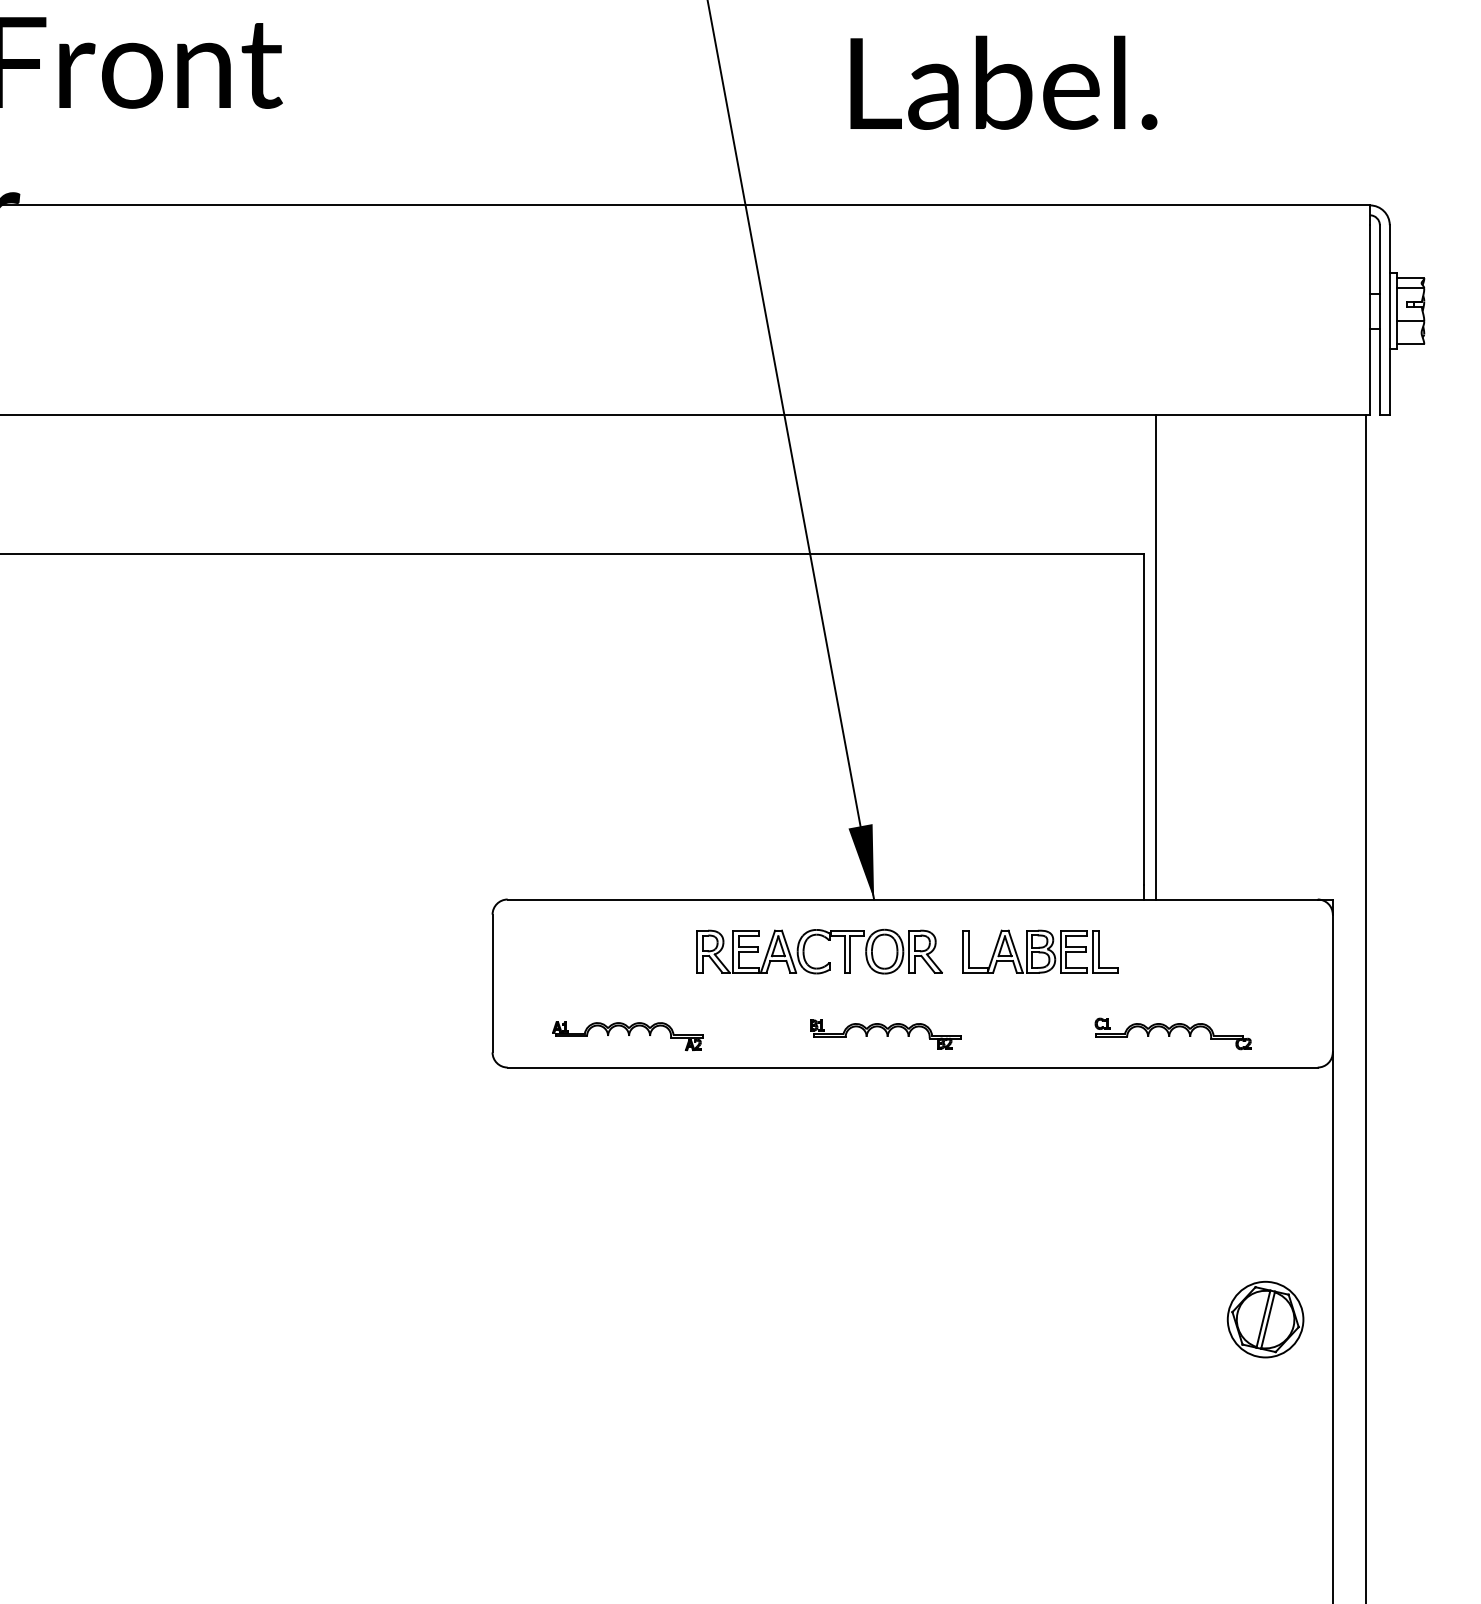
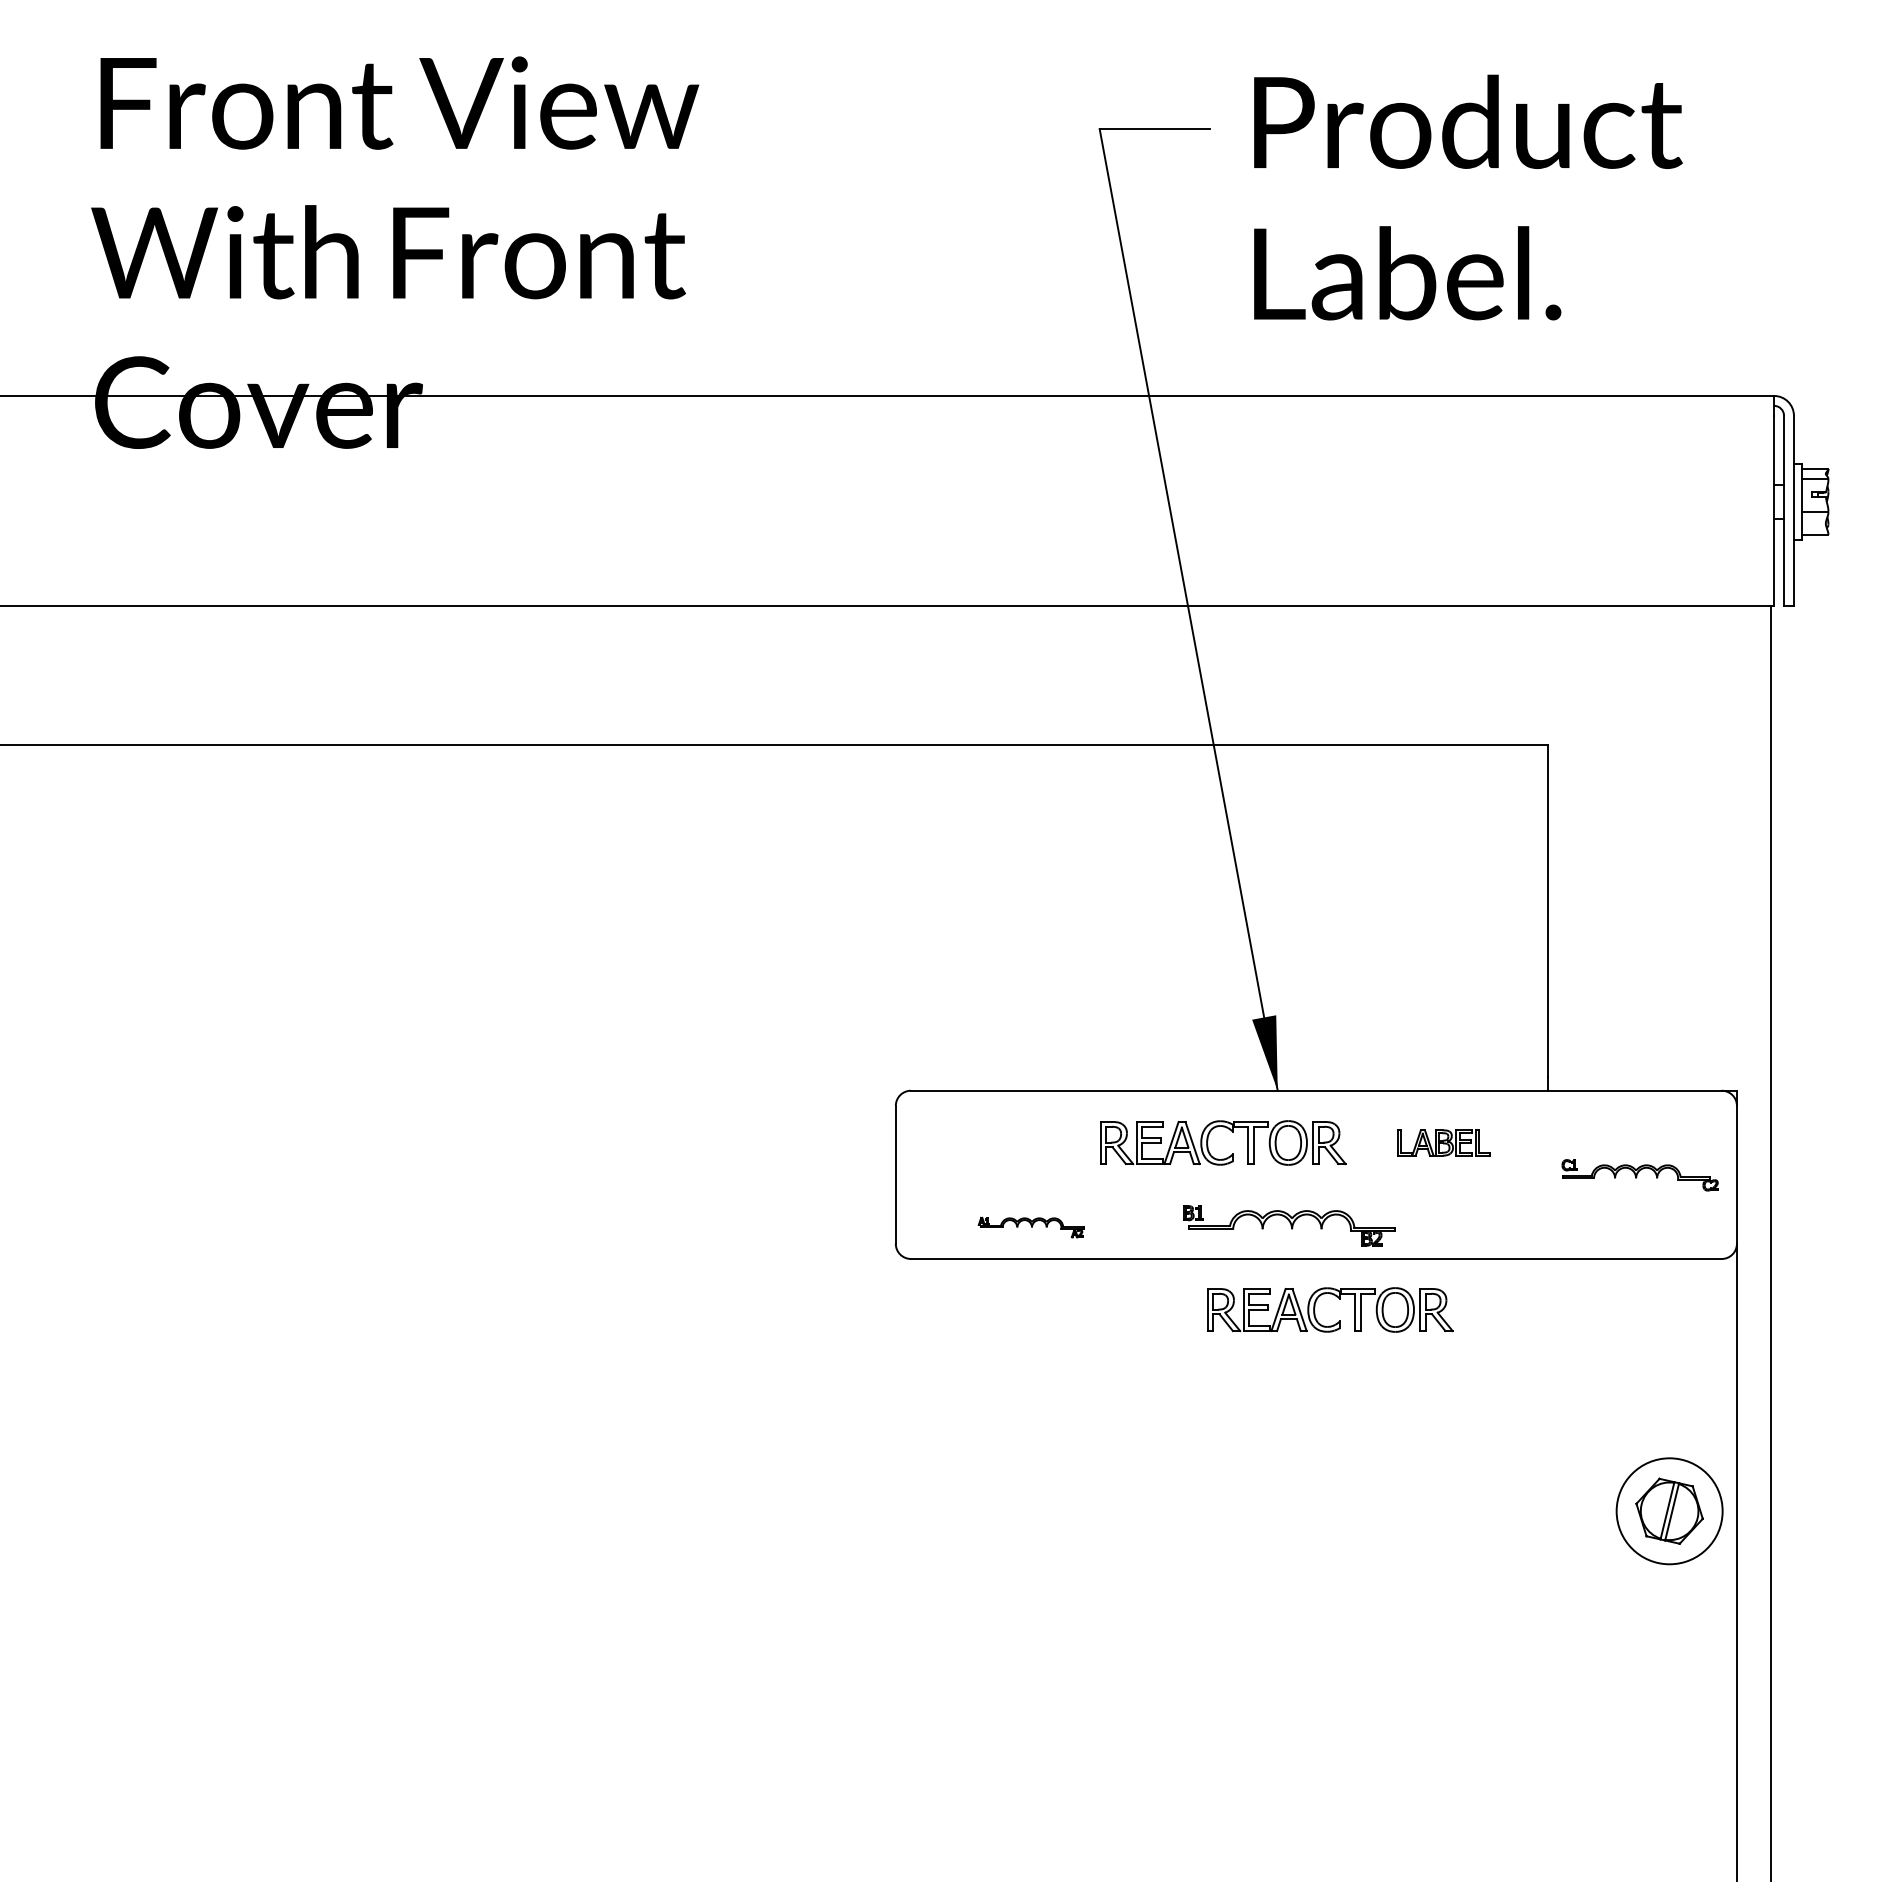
line: (1156, 657) -> (1560, 848), removed
part: (1039, 951) -> (1443, 1142), size x0.6
part: (885, 1034) -> (1289, 1225), size x1.4
part: (1172, 1034) -> (1639, 1175), moved
part: (627, 1036) -> (1030, 1227), size x0.7
part: (932, 1106) -> (1336, 1297), added
circle: (1265, 1319) -> (1669, 1511), size x1.4

